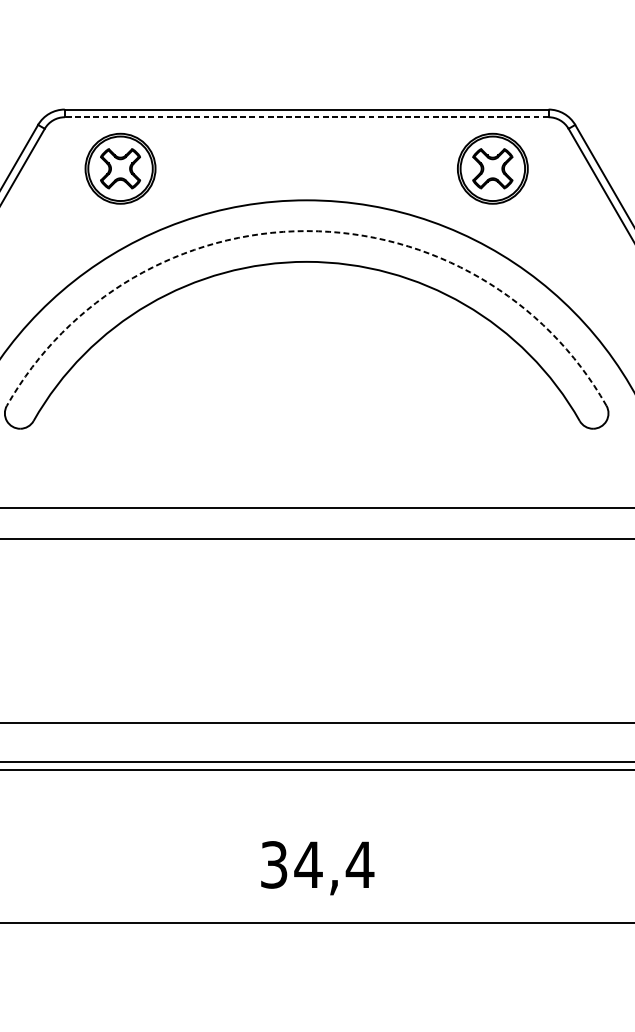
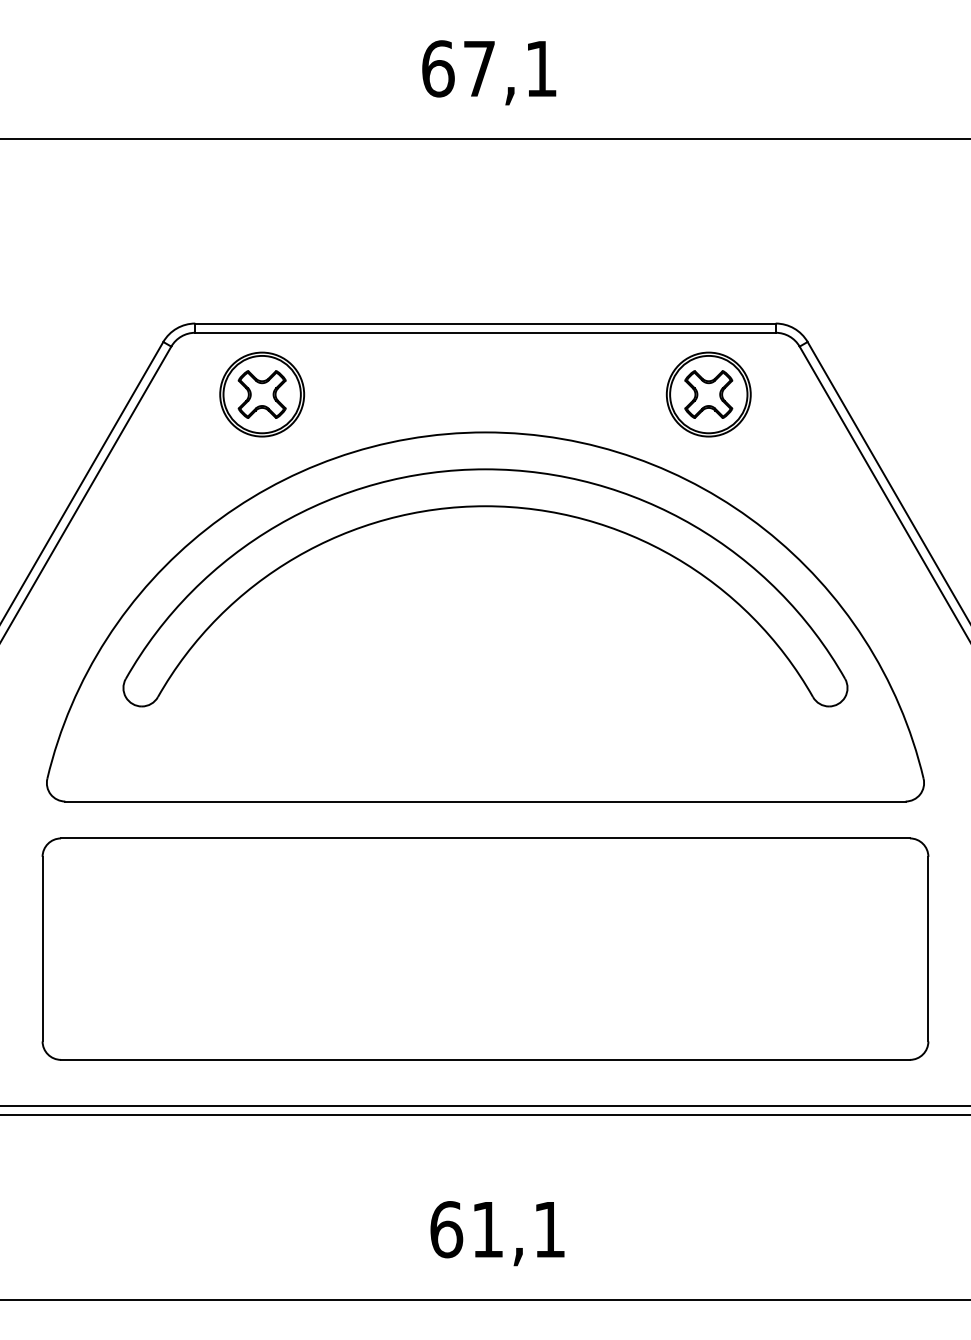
line: (306, 117) -> (485, 332), dashed -> solid
arc: (306, 231) -> (485, 469), dashed -> solid
text: (317, 864) -> (498, 1229), 34,4 -> 61,1

